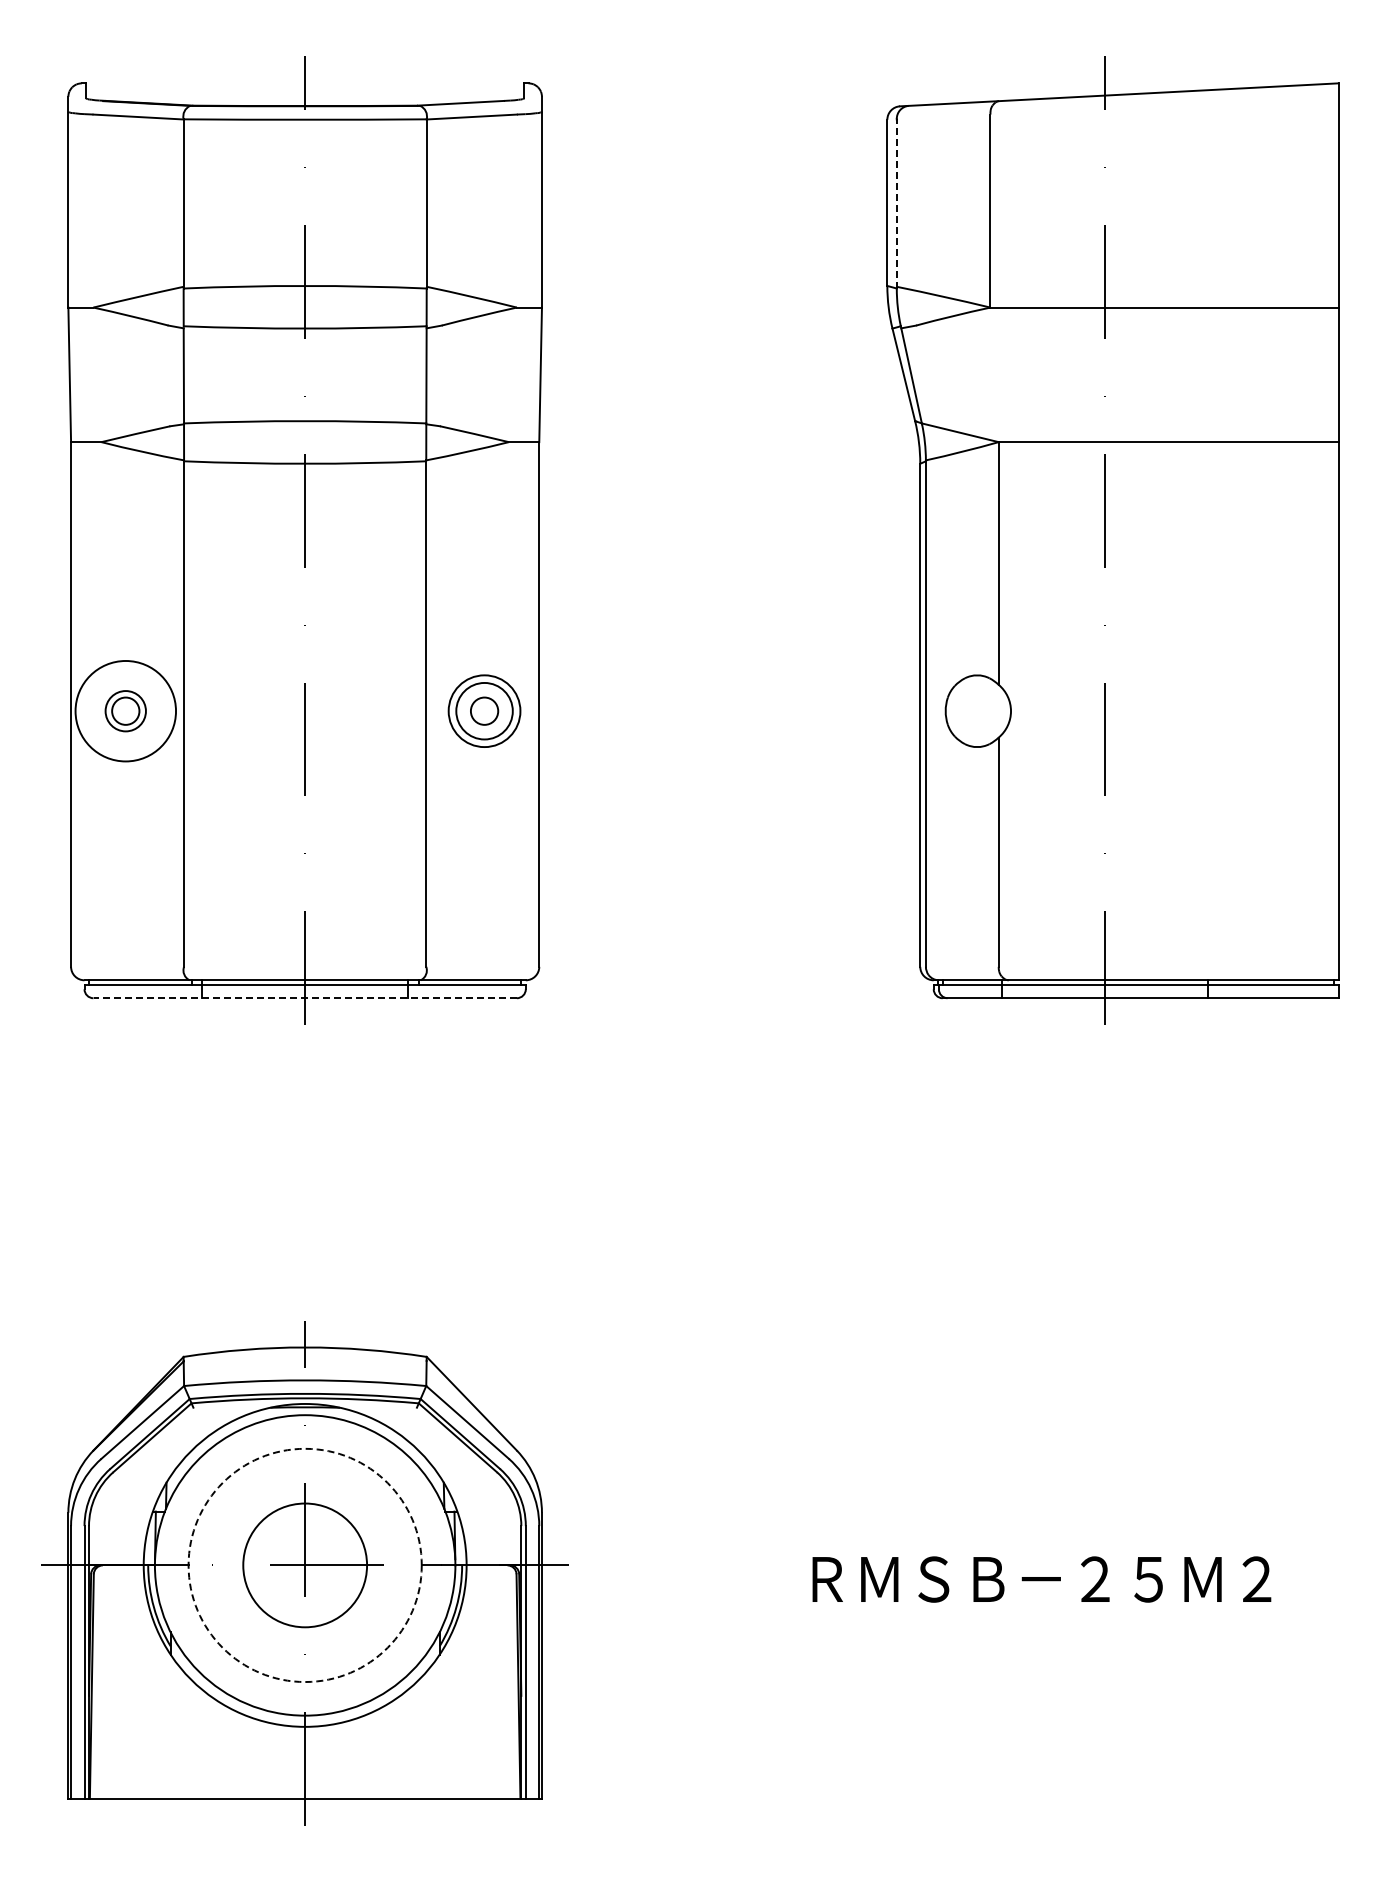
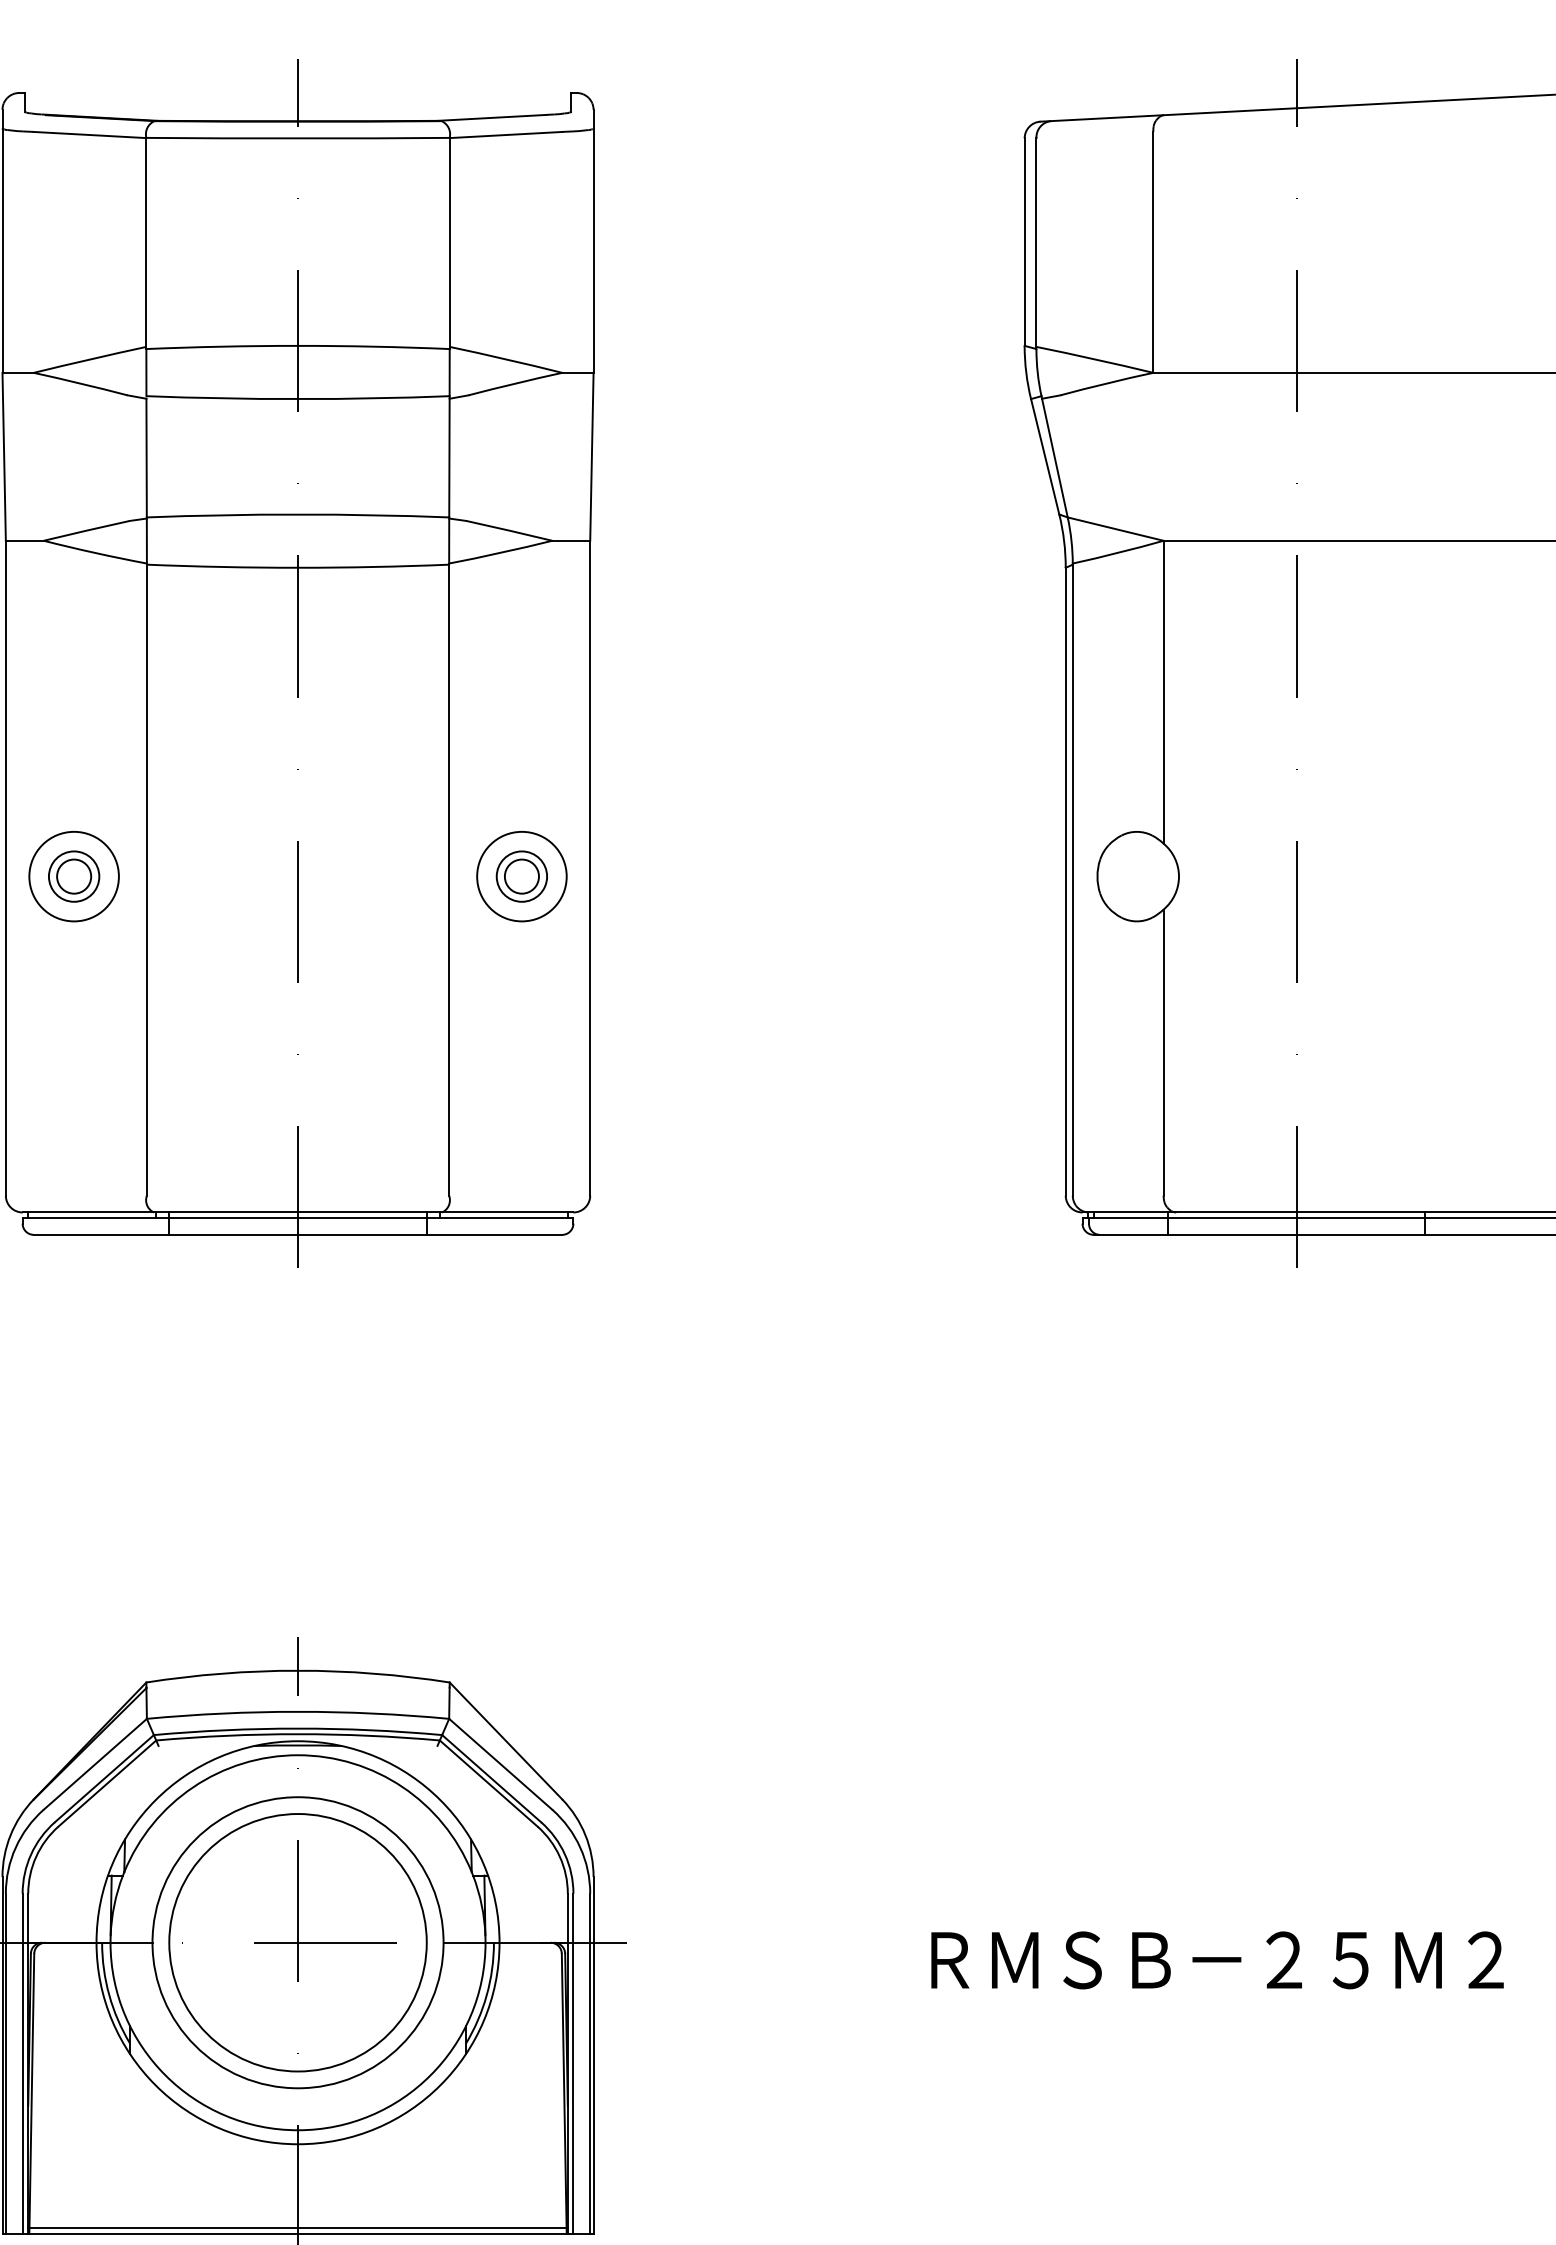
line: (896, 204) -> (1036, 244), dashed -> solid
circle: (125, 711) -> (73, 876), size x0.71
circle: (484, 711) -> (521, 876), size x0.71
line: (305, 998) -> (298, 1235), dashed -> solid
circle: (304, 1565) -> (297, 1942), dashed -> solid
circle: (305, 1565) -> (298, 1942), size x1.67
line: (305, 1794) -> (298, 2228), added

